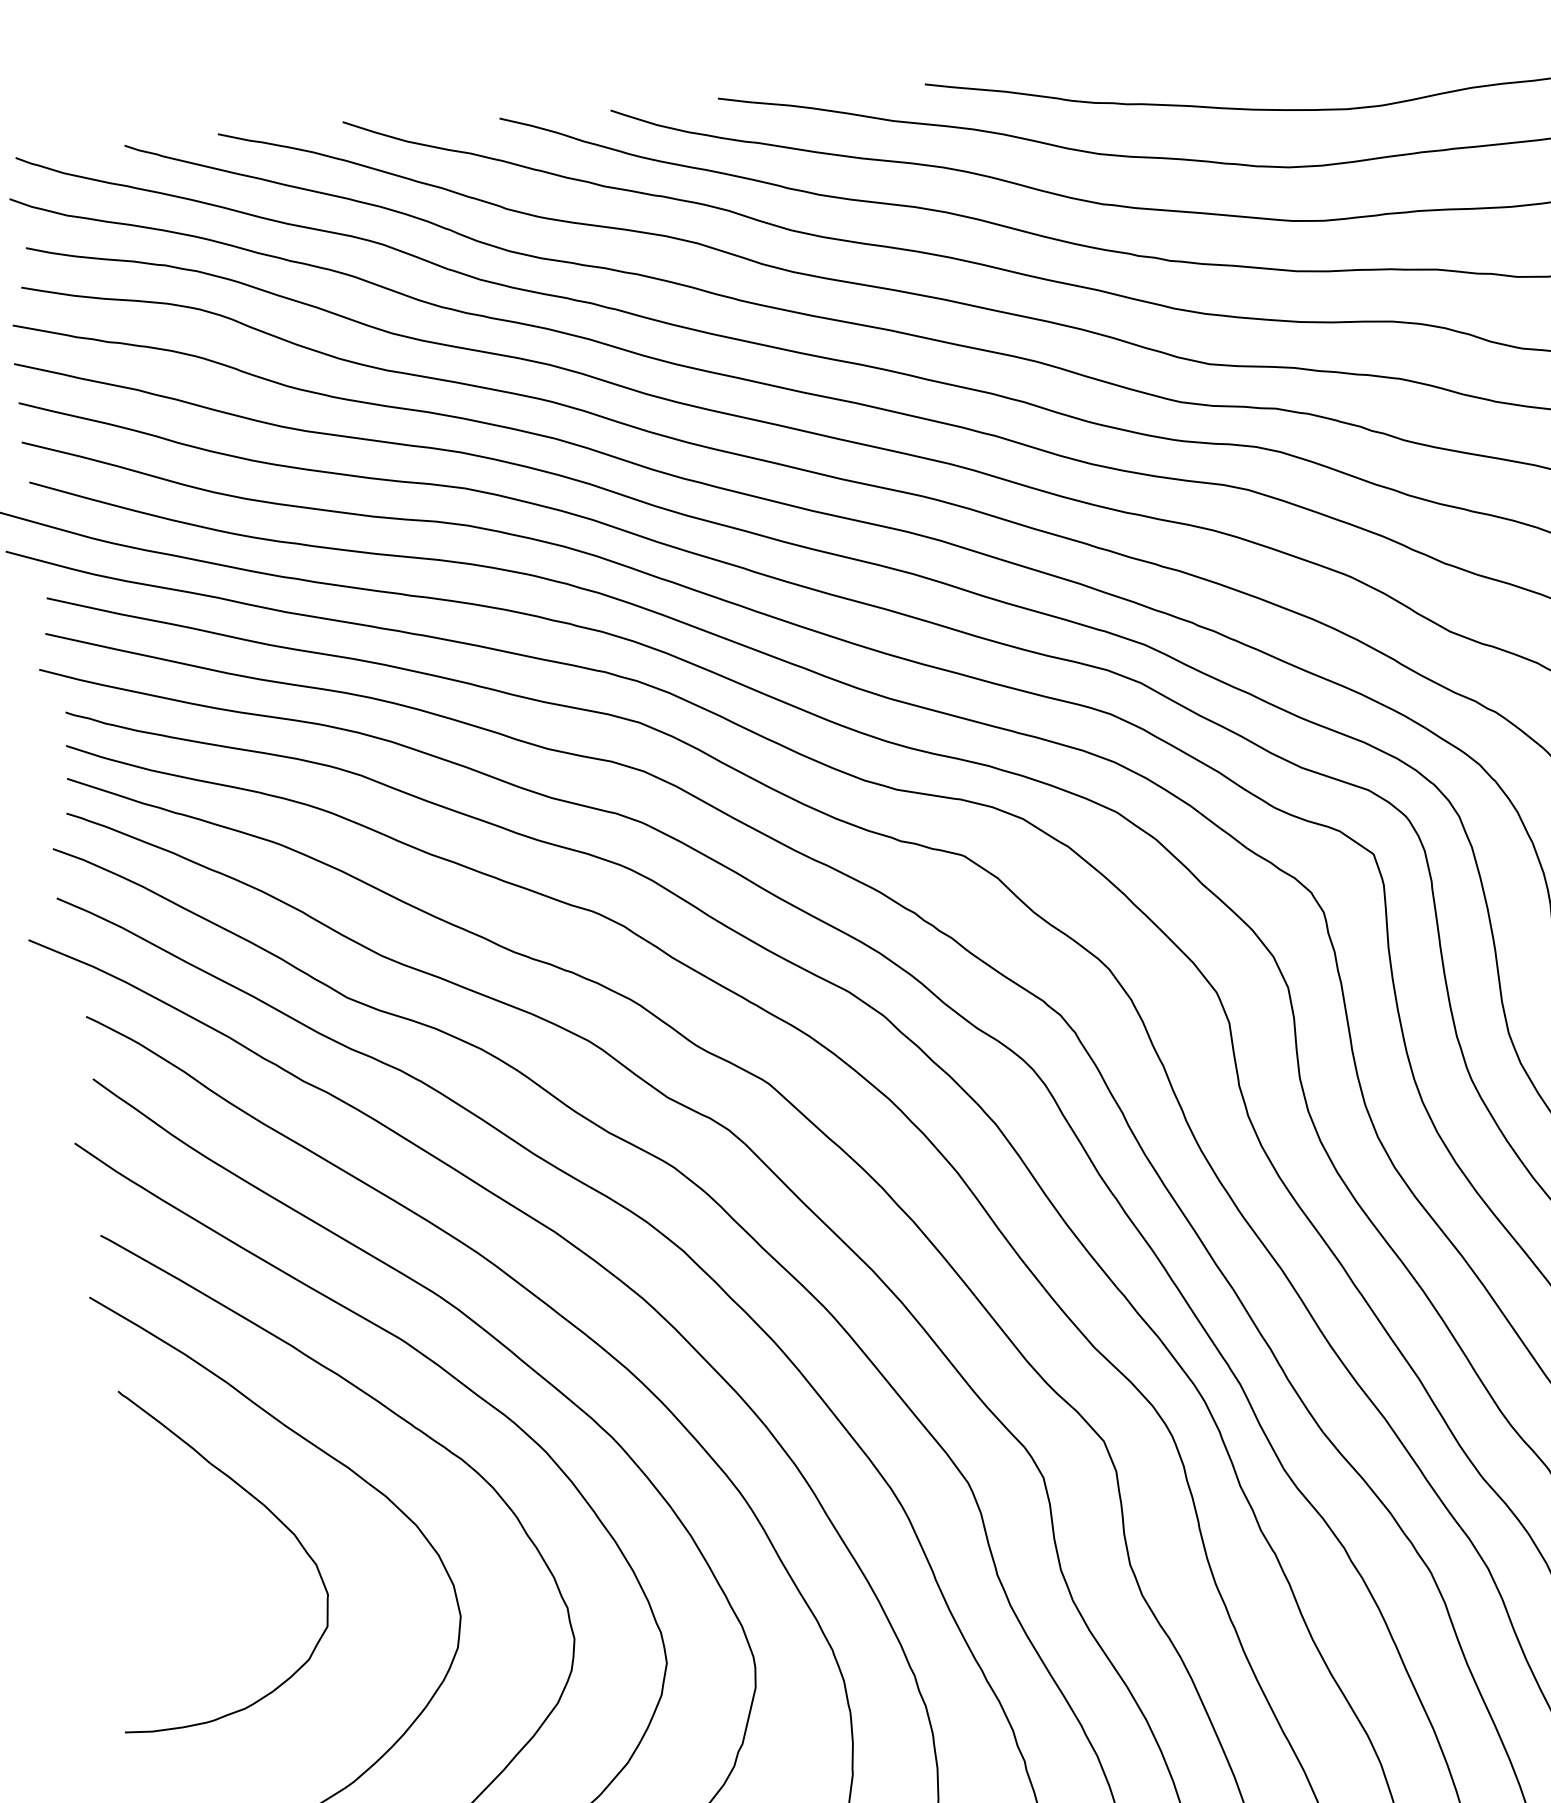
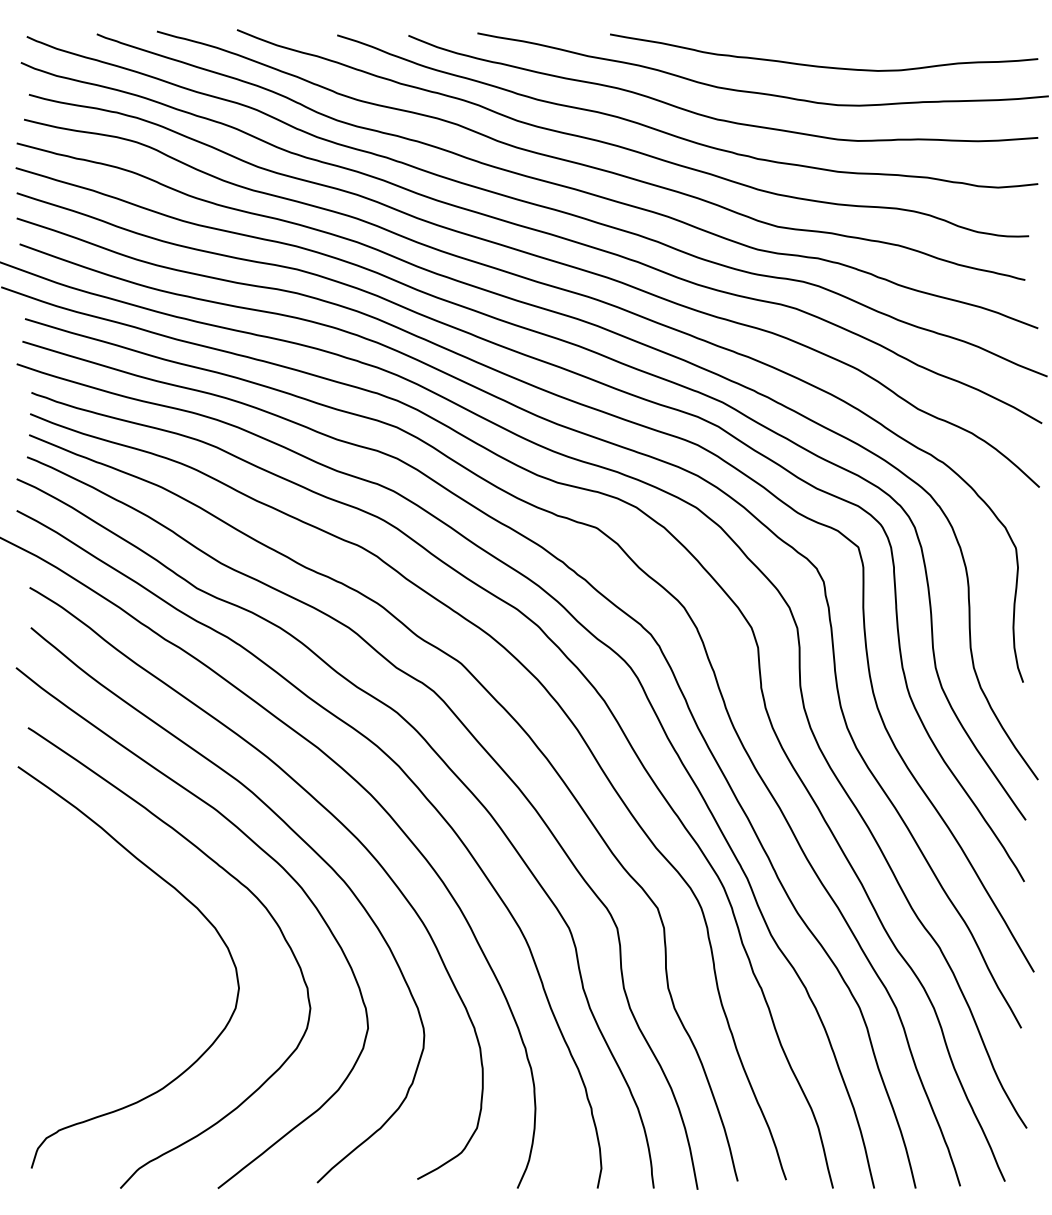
curve: (261, 1504) -> (117, 907), removed

